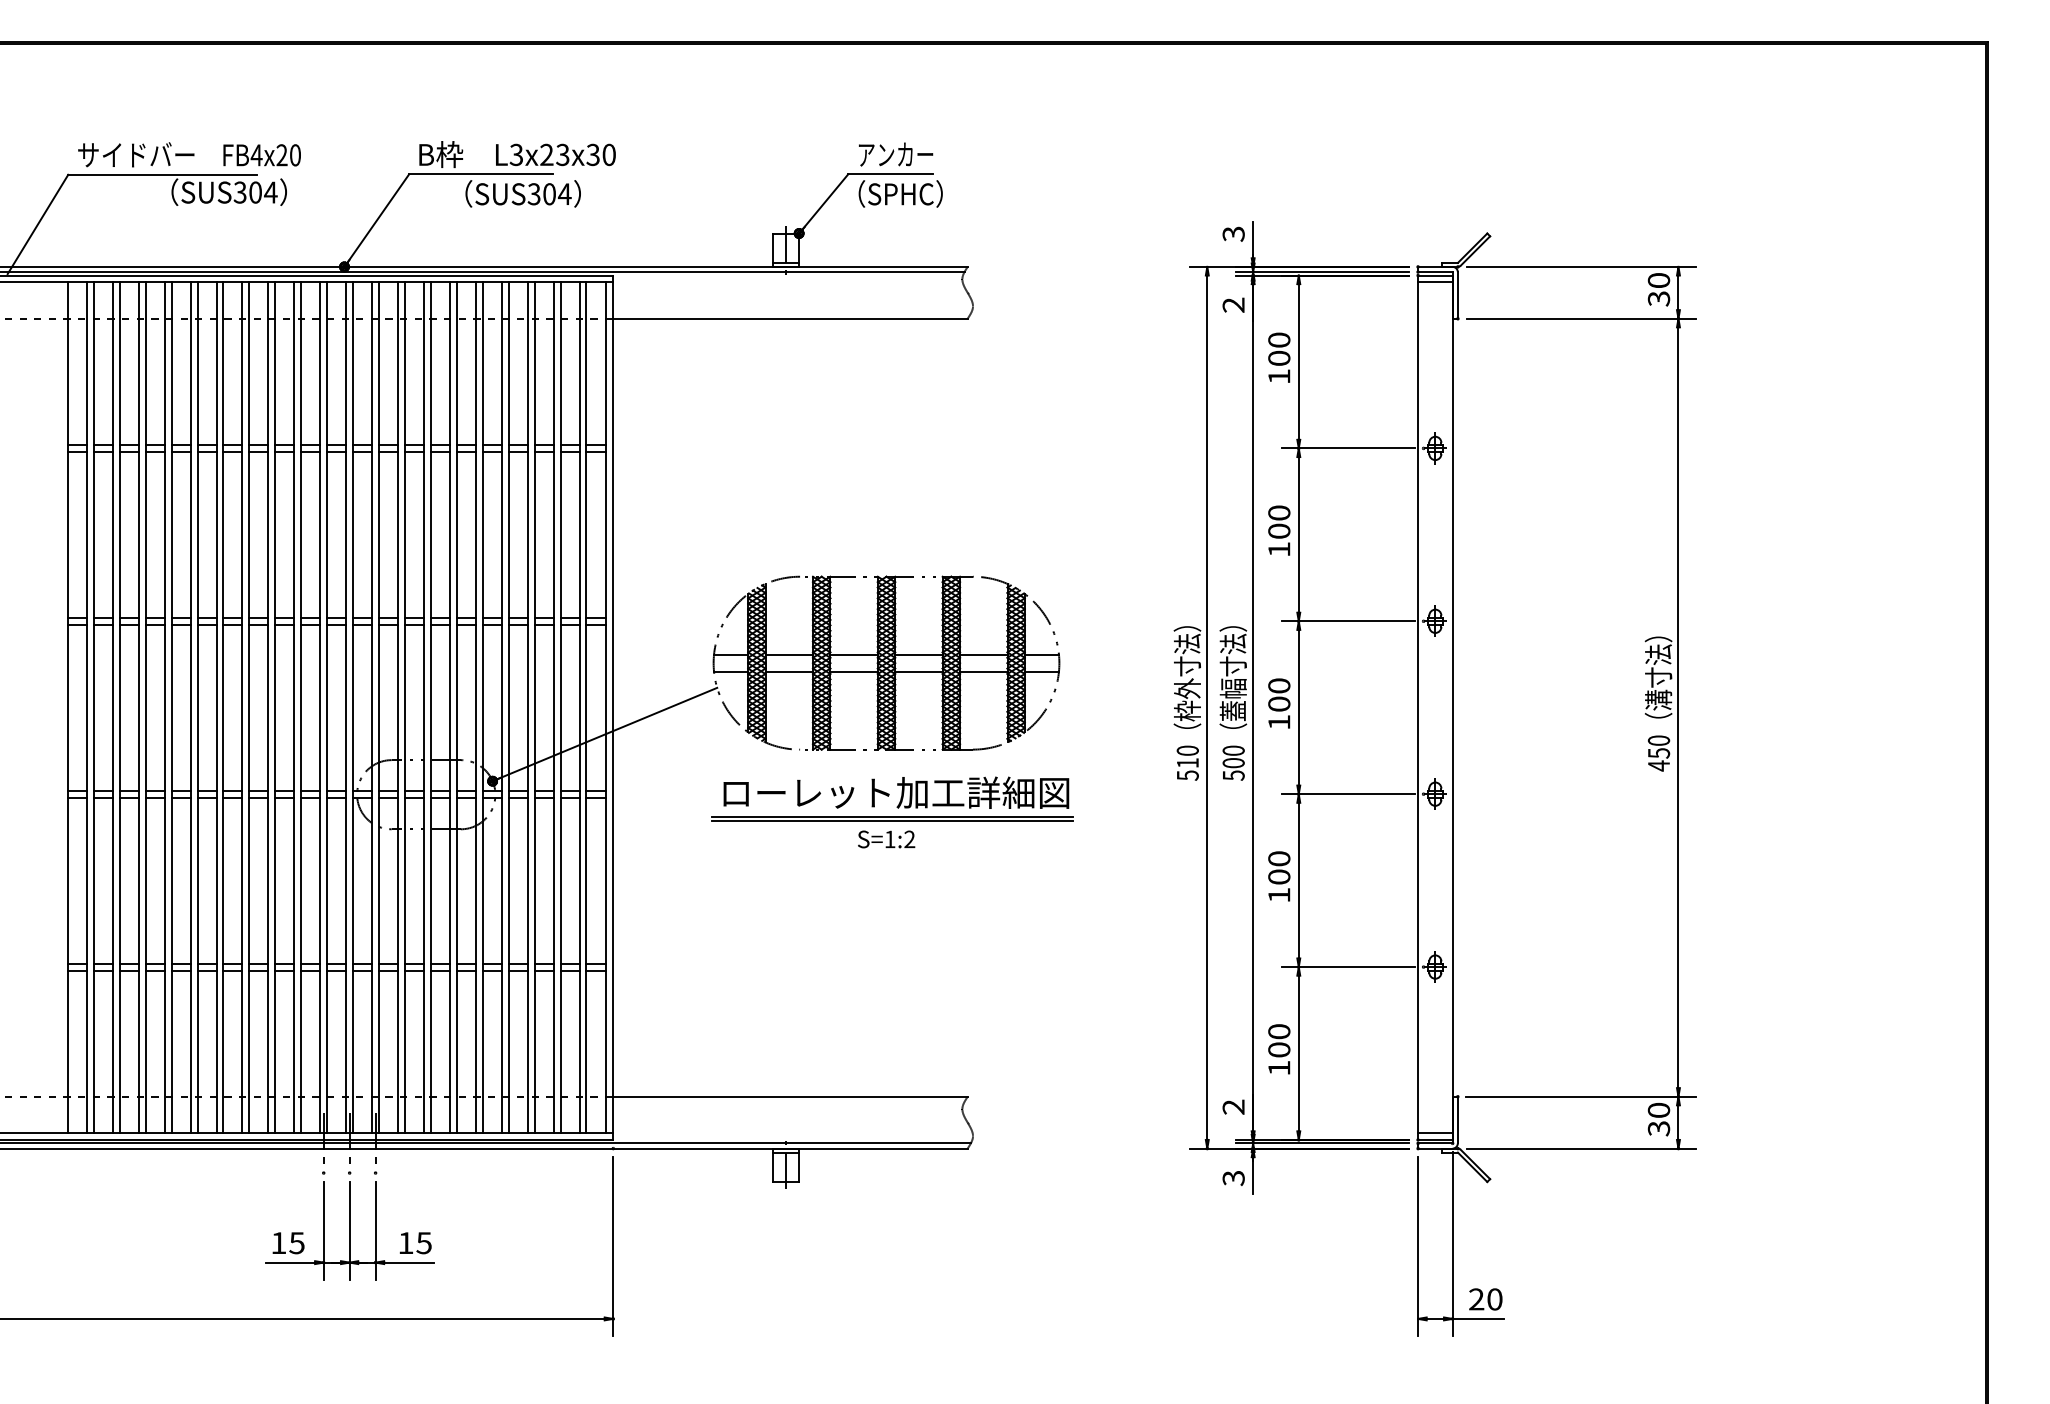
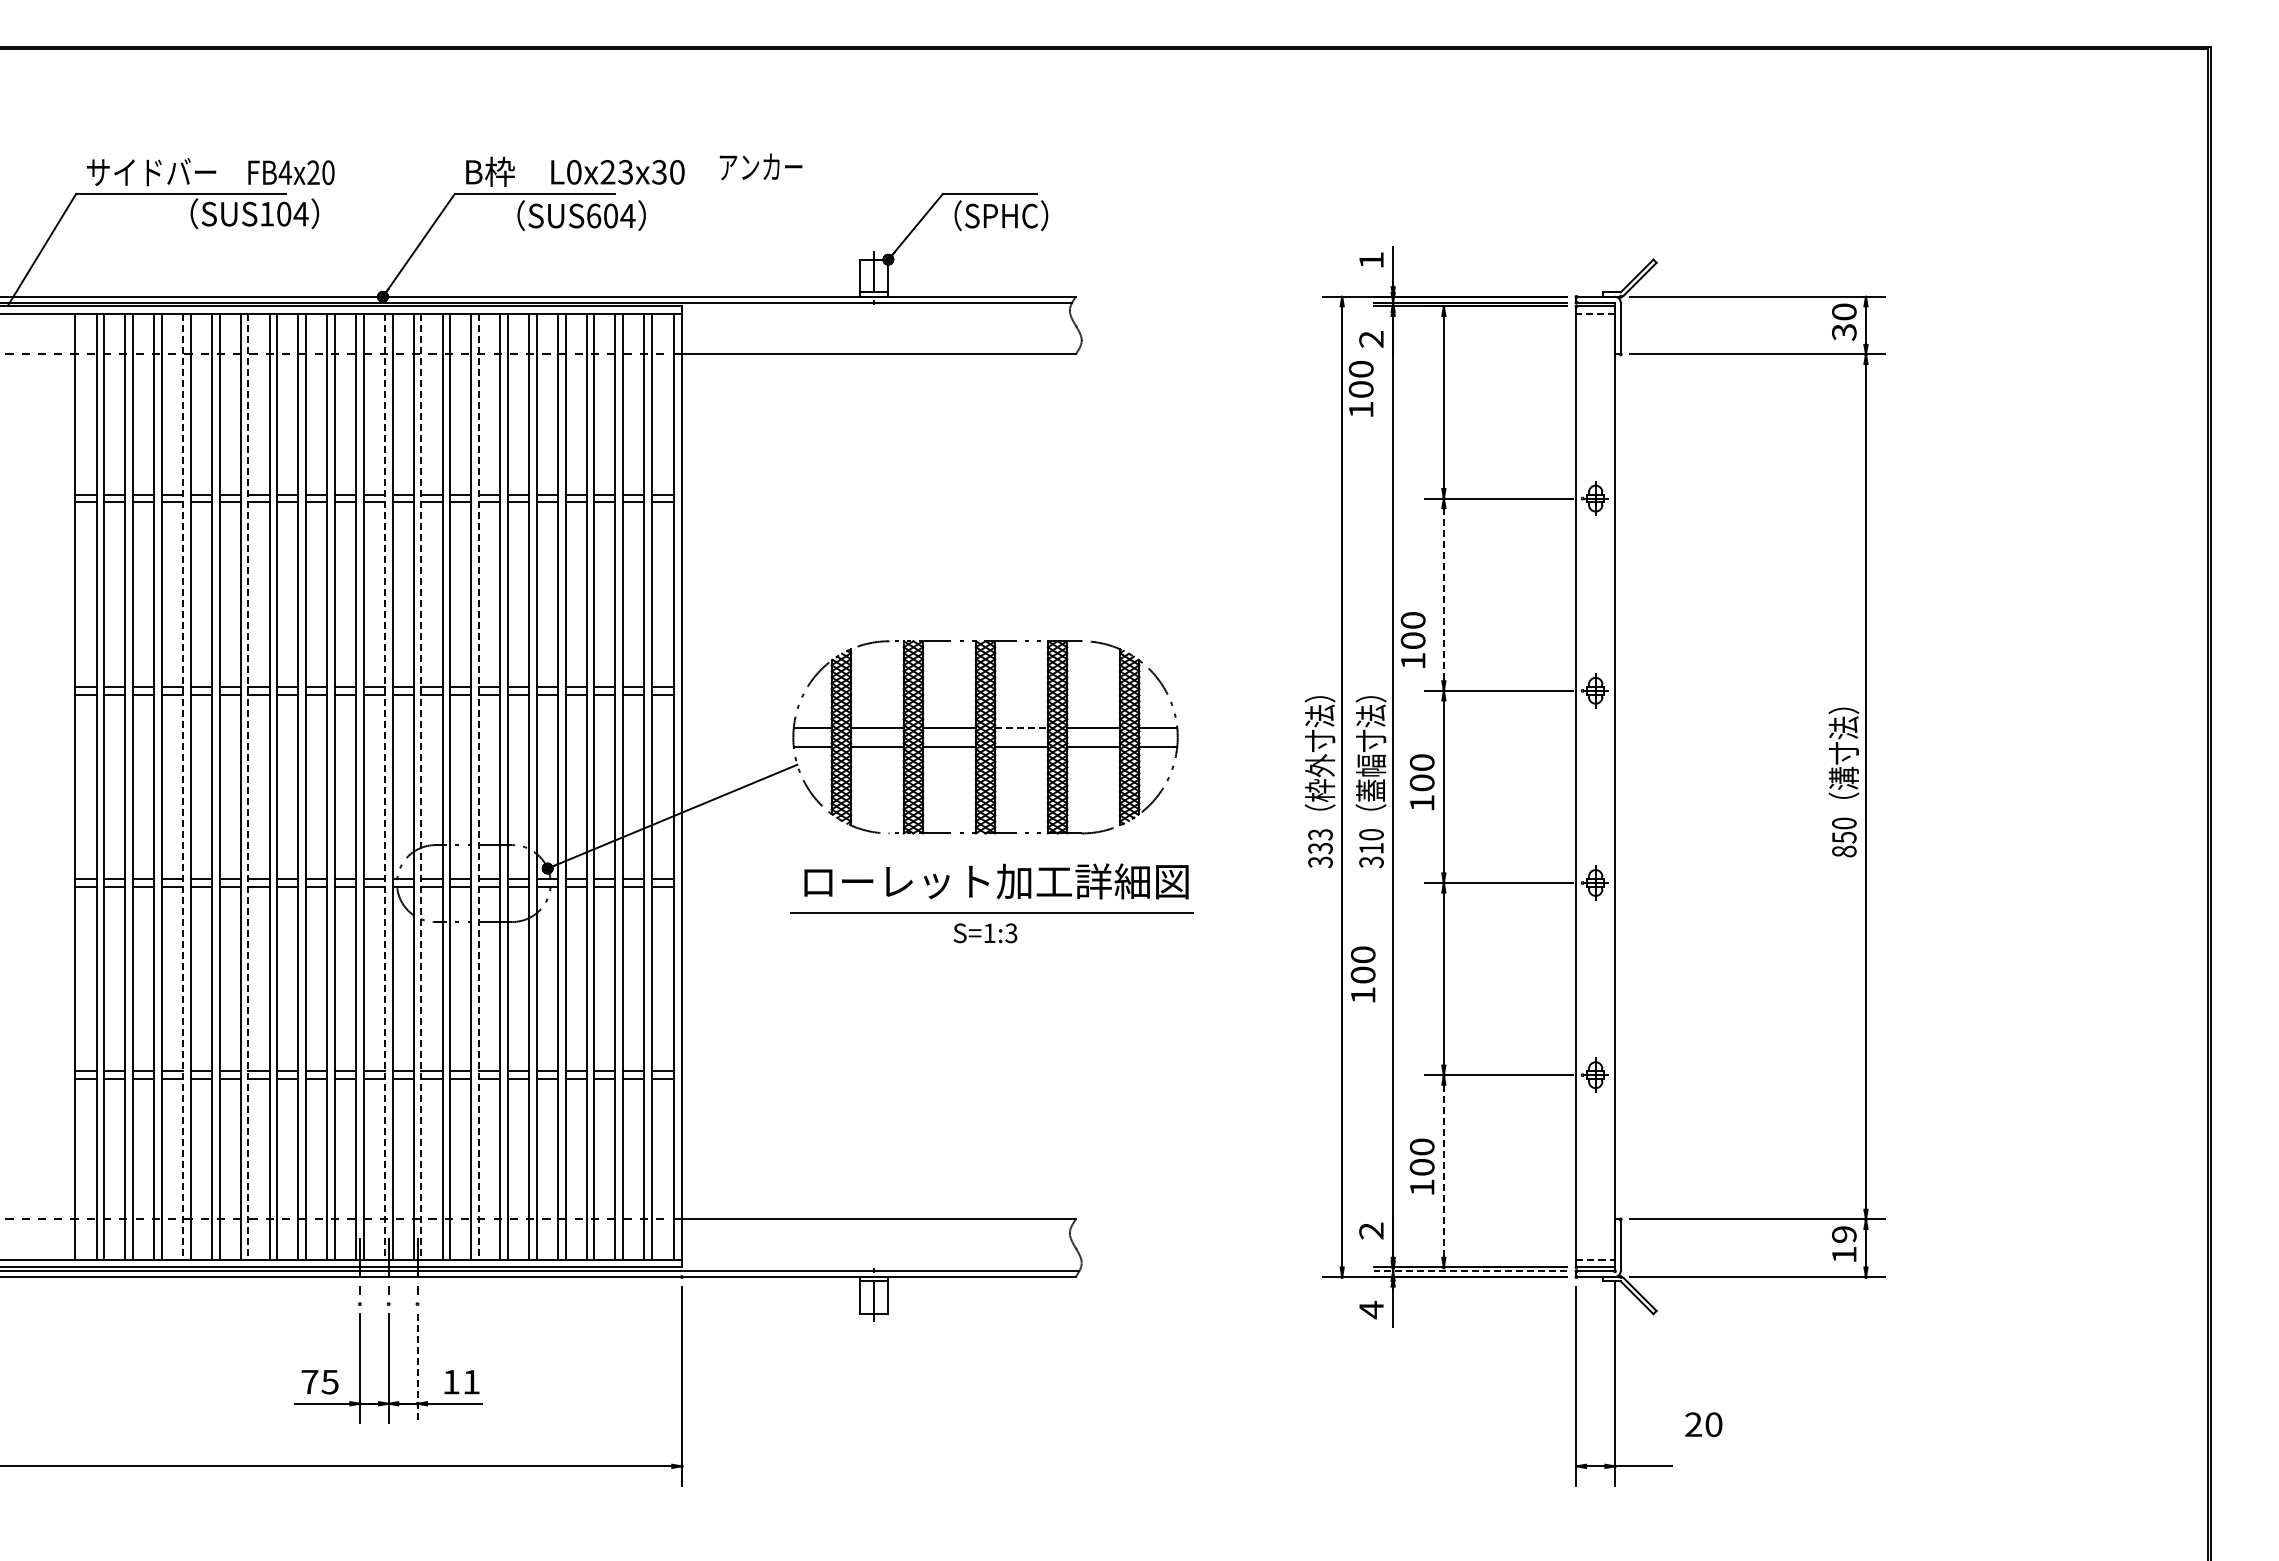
text: (895, 154) -> (760, 166), moved
text: (515, 155) -> (573, 172), L3x23x30 -> L0x23x30
text: (239, 191) -> (266, 213), SUS304 -> SUS104
text: (533, 193) -> (593, 215), SUS304 -> SUS604
text: (1233, 234) -> (1371, 260), 3 -> 1
line: (1435, 282) -> (1595, 314), solid -> dashed
text: (1278, 357) -> (1360, 388), moved
text: (1278, 530) -> (1412, 639), moved
line: (1298, 535) -> (1443, 595), solid -> dashed
line: (919, 654) -> (1022, 727), solid -> dashed
line: (165, 707) -> (183, 786), solid -> dashed
line: (223, 707) -> (248, 786), solid -> dashed
line: (345, 707) -> (384, 786), solid -> dashed
line: (379, 707) -> (421, 786), solid -> dashed
line: (431, 707) -> (479, 786), solid -> dashed
text: (1187, 763) -> (1320, 848), 510 -> 333
text: (1659, 765) -> (1844, 851), 450 -> 850
text: (1233, 768) -> (1371, 854), 500 -> 310
line: (892, 817) -> (992, 908), removed
text: (909, 839) -> (1011, 933), S=1:2 -> S=1:3
text: (1278, 876) -> (1362, 974), moved
line: (1298, 1053) -> (1443, 1171), solid -> dashed
text: (1659, 1119) -> (1844, 1244), 30 -> 19
line: (1436, 1132) -> (1596, 1259), solid -> dashed
line: (1321, 1143) -> (1469, 1271), solid -> dashed
text: (1233, 1178) -> (1371, 1310), 3 -> 4
line: (375, 1230) -> (417, 1368), solid -> dashed
text: (278, 1243) -> (309, 1382), 15 -> 75
text: (423, 1243) -> (470, 1382), 15 -> 11
text: (1485, 1299) -> (1703, 1424), moved

